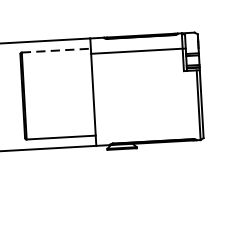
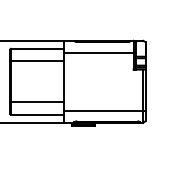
line: (57, 50) -> (38, 48), dashed -> solid
line: (55, 67) -> (36, 61), added
line: (58, 120) -> (36, 101), added
line: (148, 127) -> (104, 110), added

